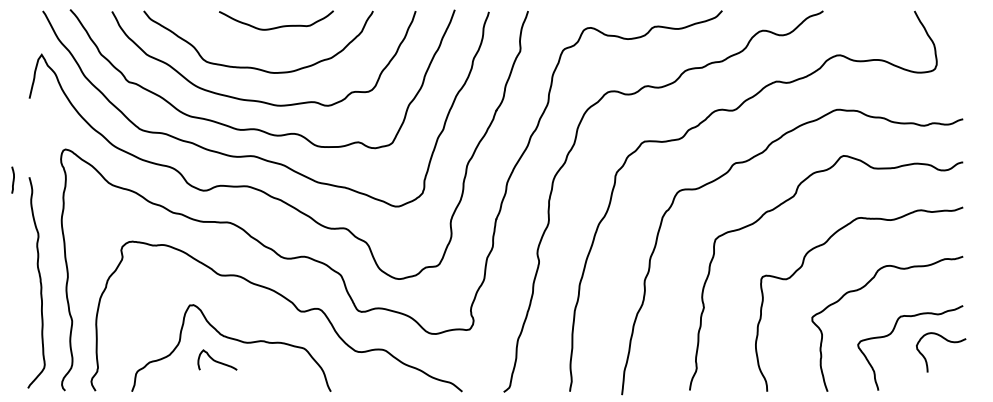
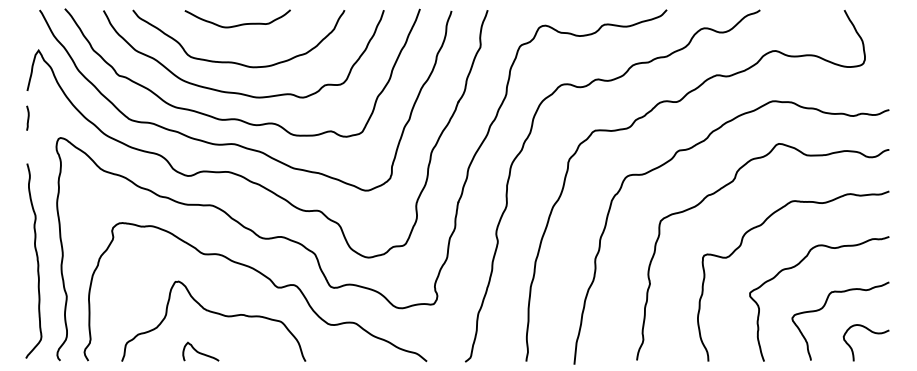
curve: (277, 26) -> (238, 24), moved
curve: (12, 179) -> (27, 117), moved
curve: (947, 341) -> (872, 332), moved
curve: (216, 360) -> (200, 352), moved

